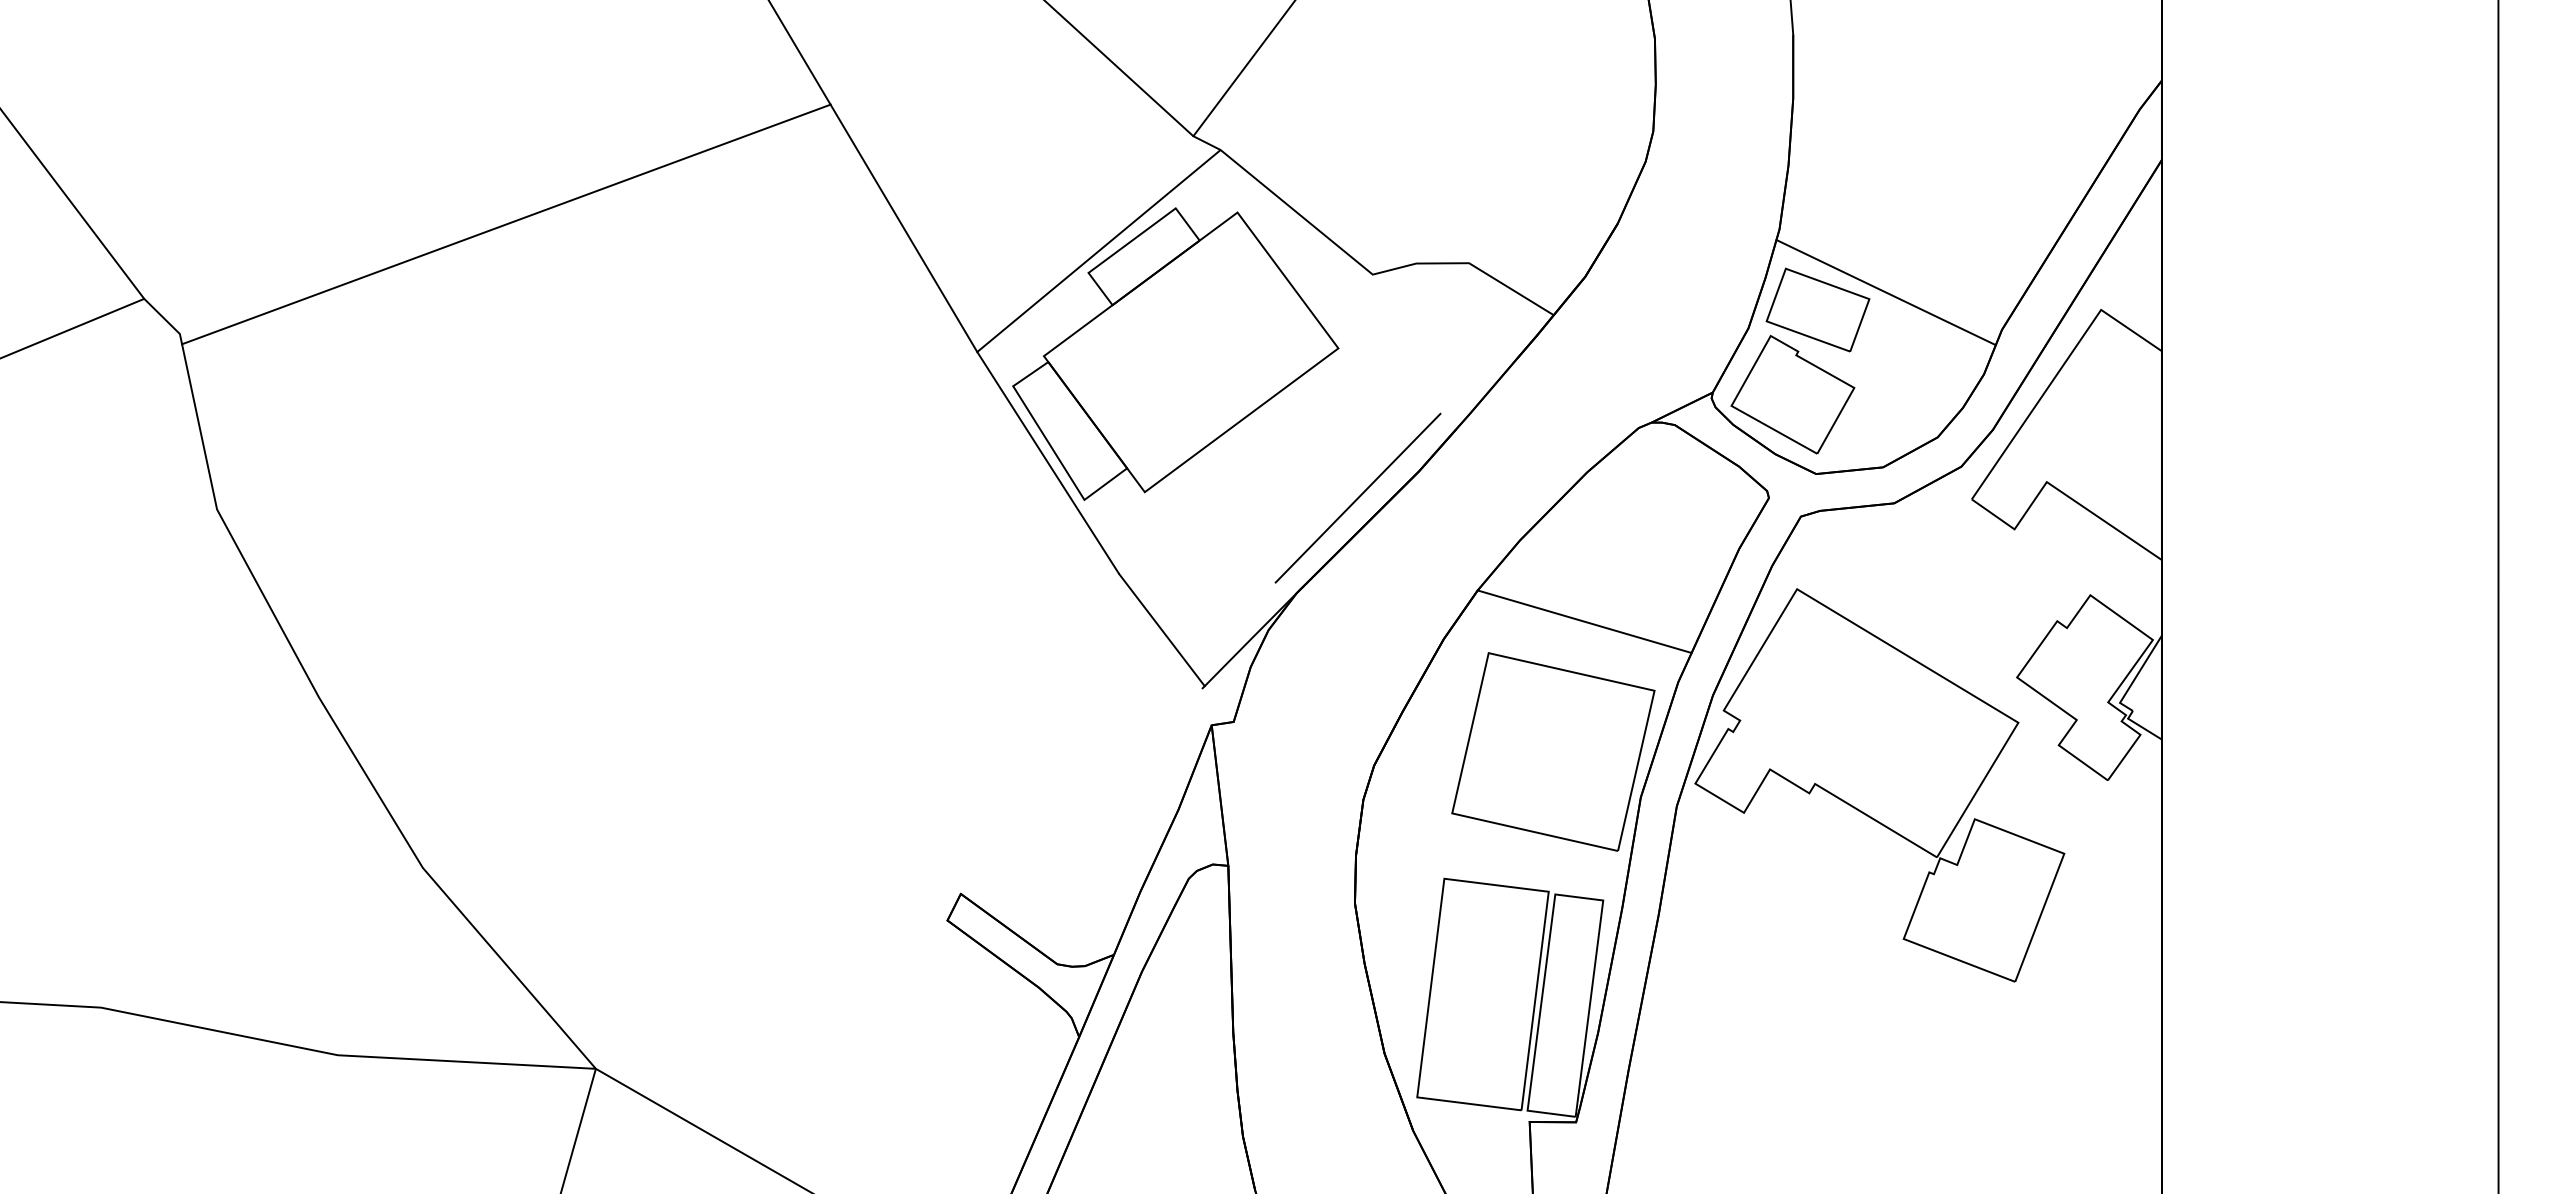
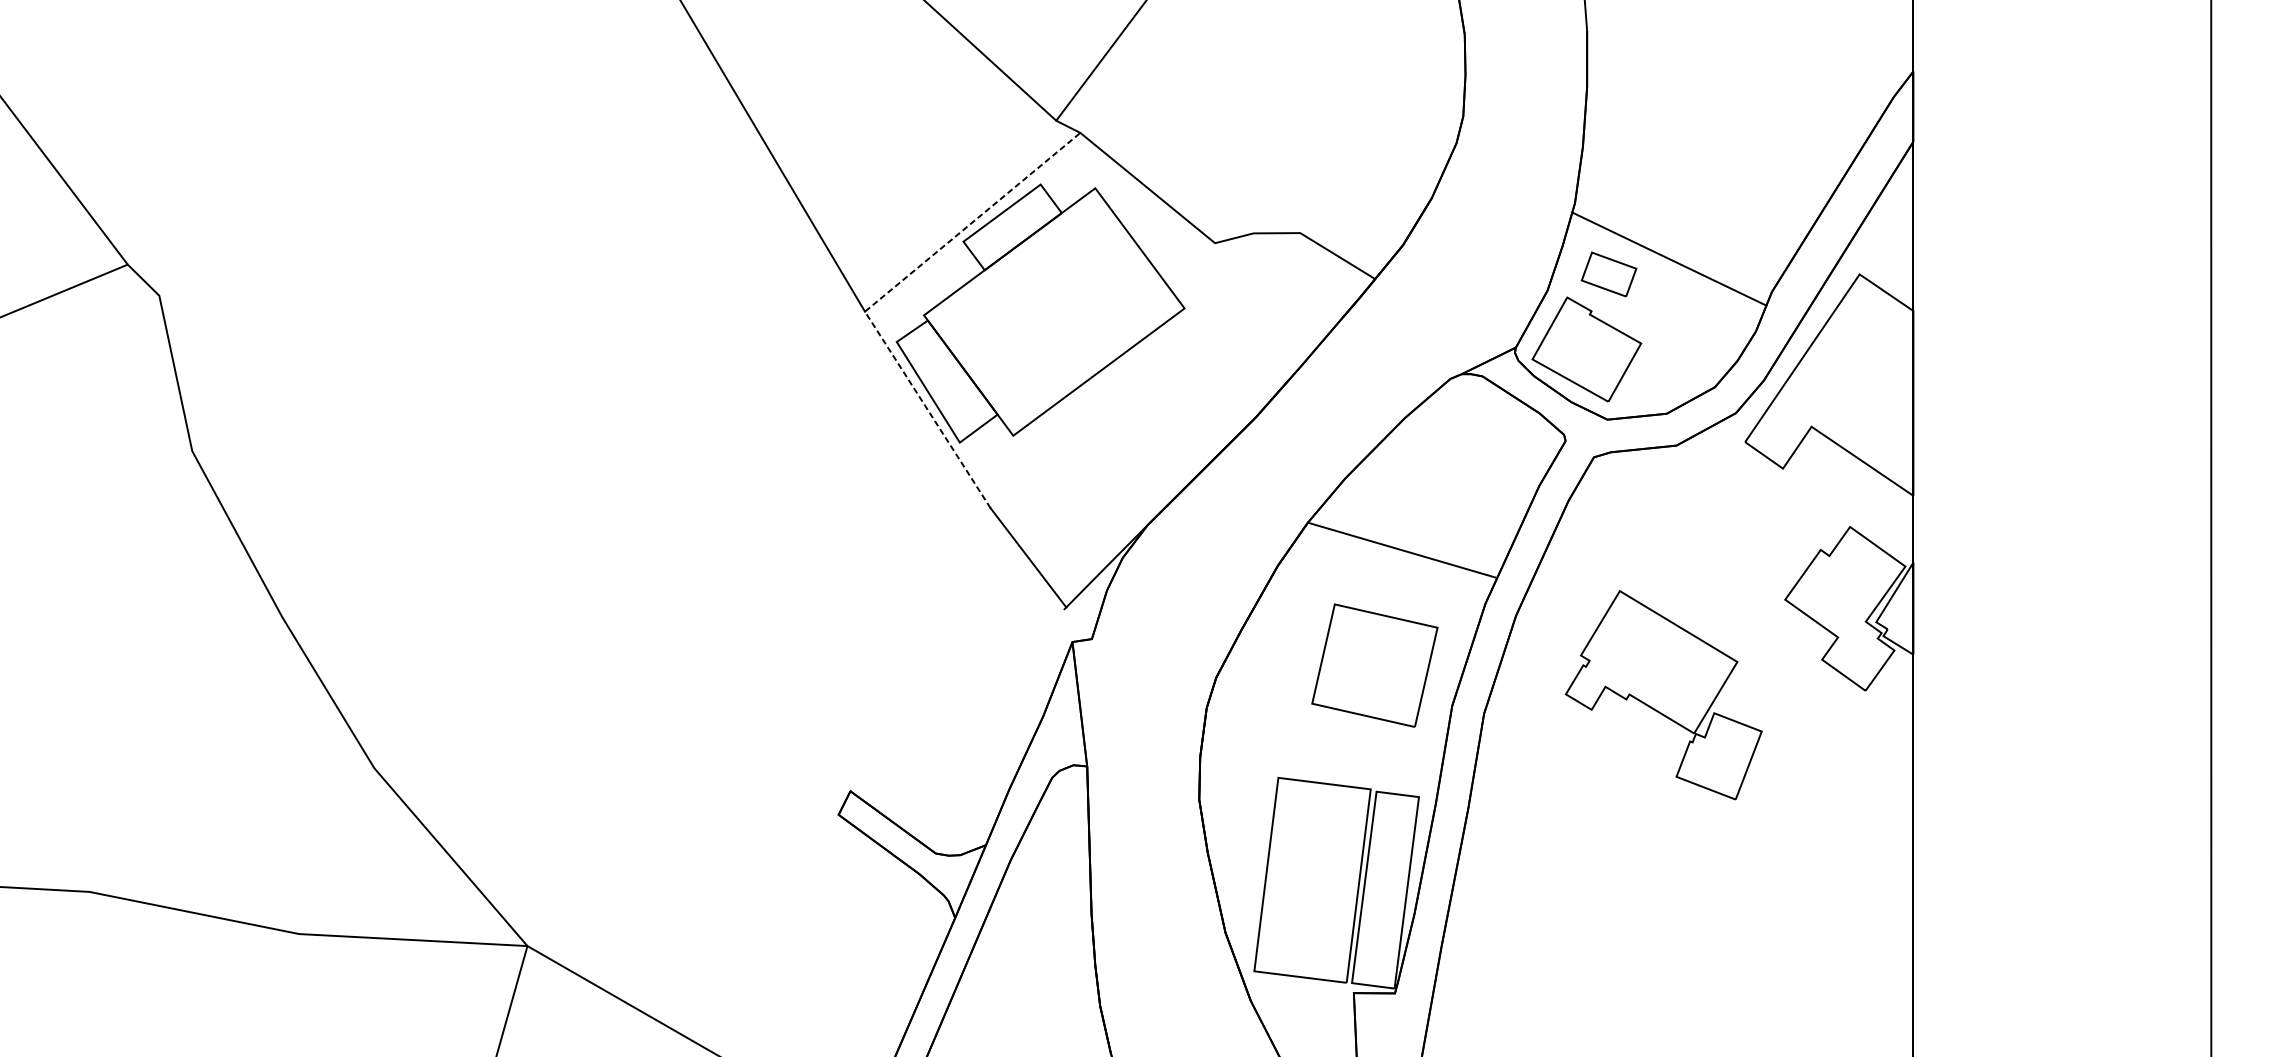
line: (506, 224) -> (448, 198), removed
part: (1817, 309) -> (1608, 274), size x0.6
line: (997, 335) -> (882, 297), solid -> dashed
line: (1357, 497) -> (1201, 440), removed
part: (1553, 751) -> (1374, 665), size x0.7
part: (1879, 785) -> (1663, 695), size x0.6

